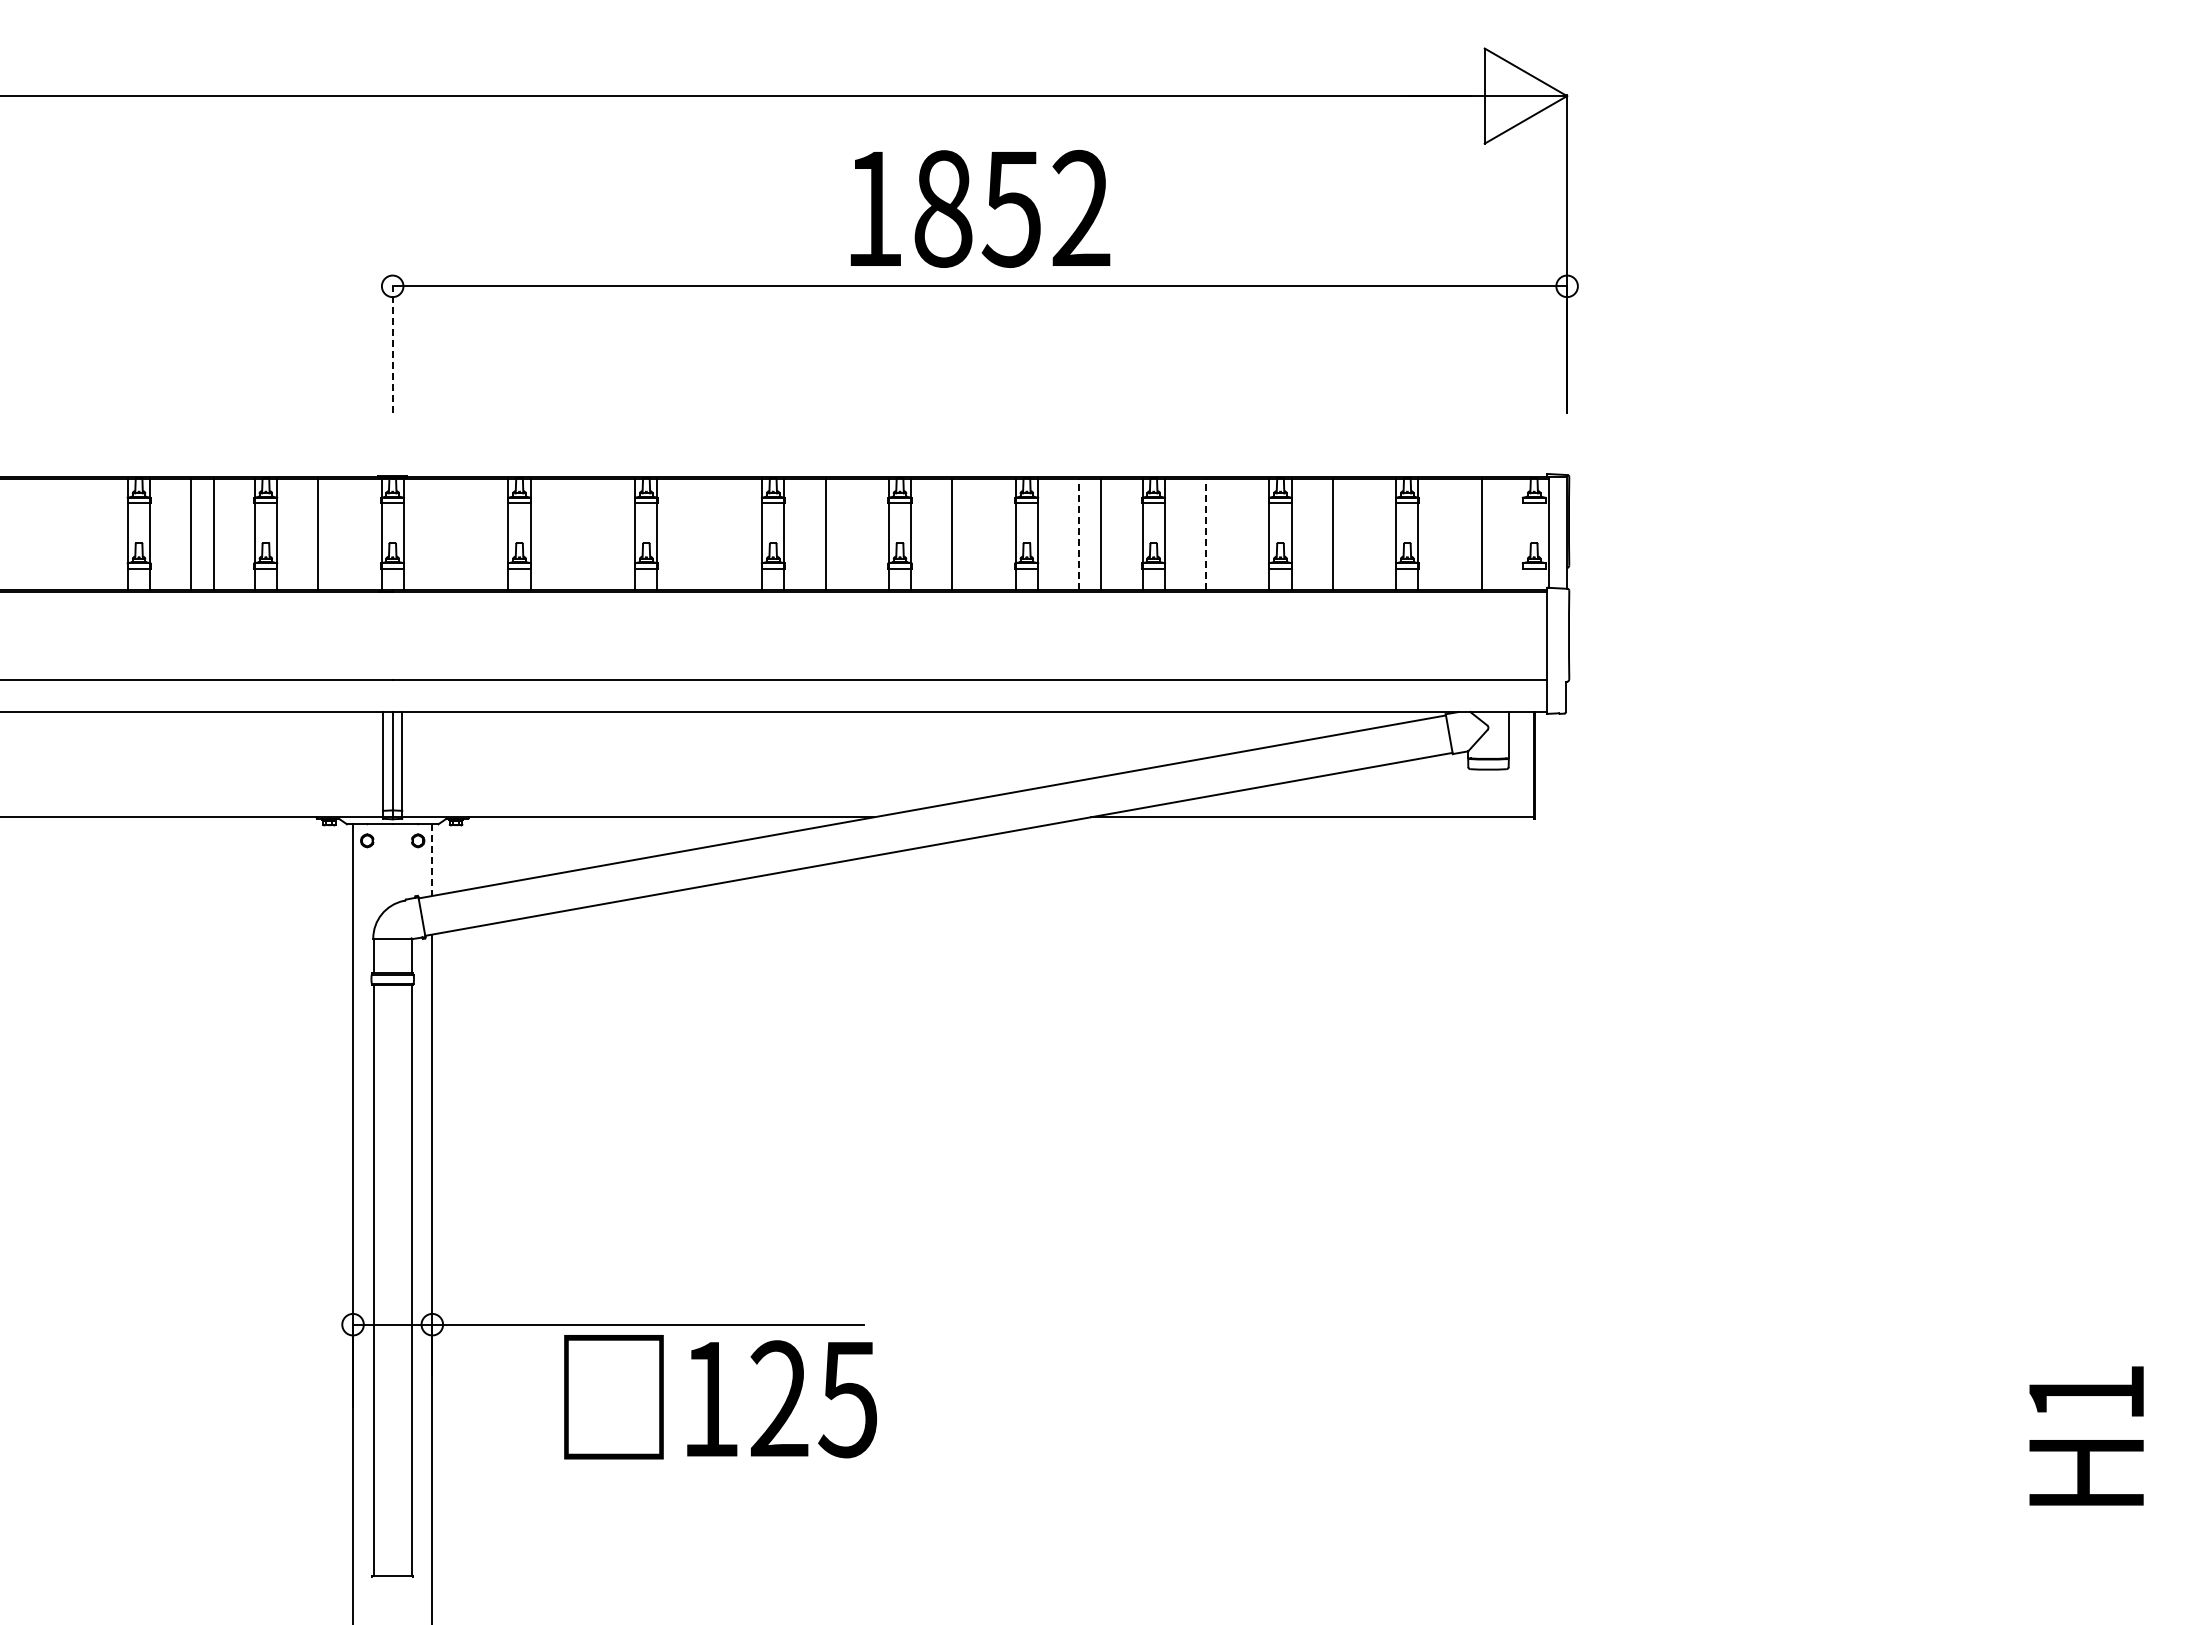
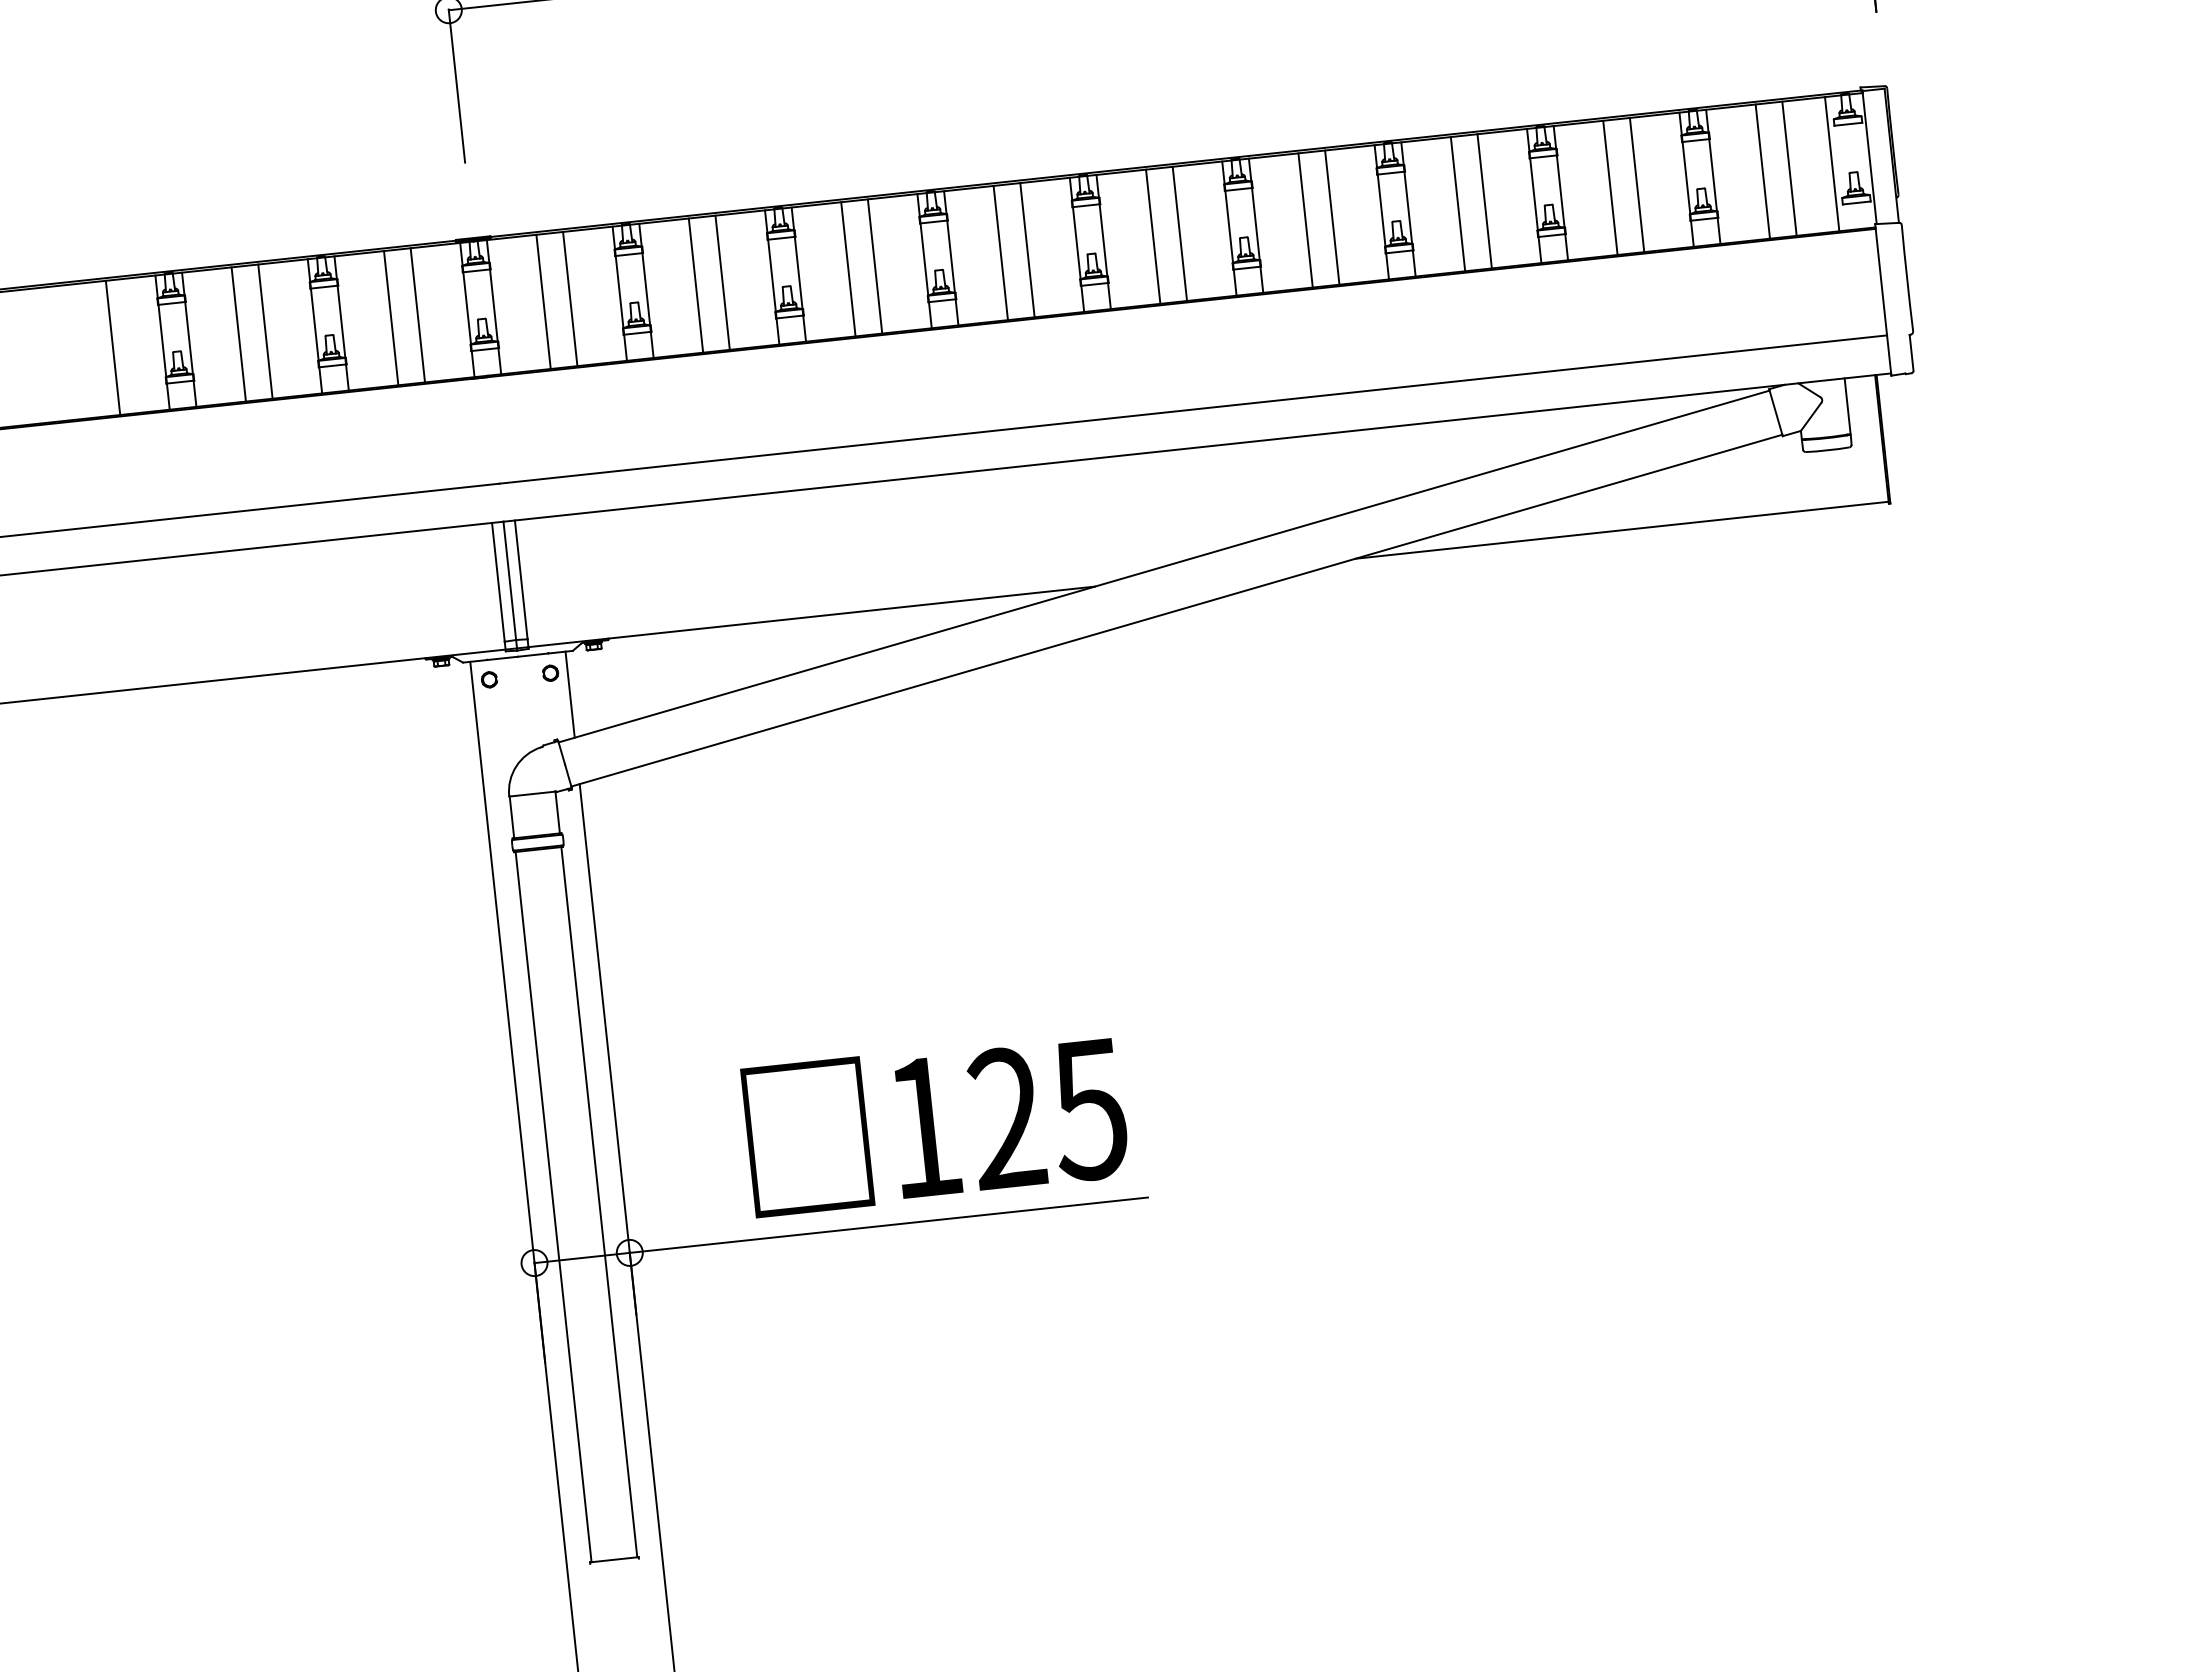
line: (392, 349) -> (456, 86), dashed -> solid
line: (86, 534) -> (112, 347), added
line: (340, 534) -> (417, 315), added
line: (445, 534) -> (544, 301), added
line: (467, 534) -> (570, 298), added
line: (571, 534) -> (695, 285), added
line: (594, 534) -> (723, 282), added
line: (698, 534) -> (848, 269), added
line: (720, 534) -> (874, 266), added
line: (847, 534) -> (1027, 250), added
line: (974, 534) -> (1179, 233), added
line: (1079, 534) -> (1305, 220), dashed -> solid
line: (1205, 534) -> (1457, 204), dashed -> solid
line: (1228, 534) -> (1485, 201), added
line: (1355, 534) -> (1637, 184), added
line: (1459, 534) -> (1762, 171), added
line: (1517, 534) -> (1832, 164), added
line: (432, 860) -> (570, 695), dashed -> solid
text: (720, 1397) -> (935, 1123), moved

